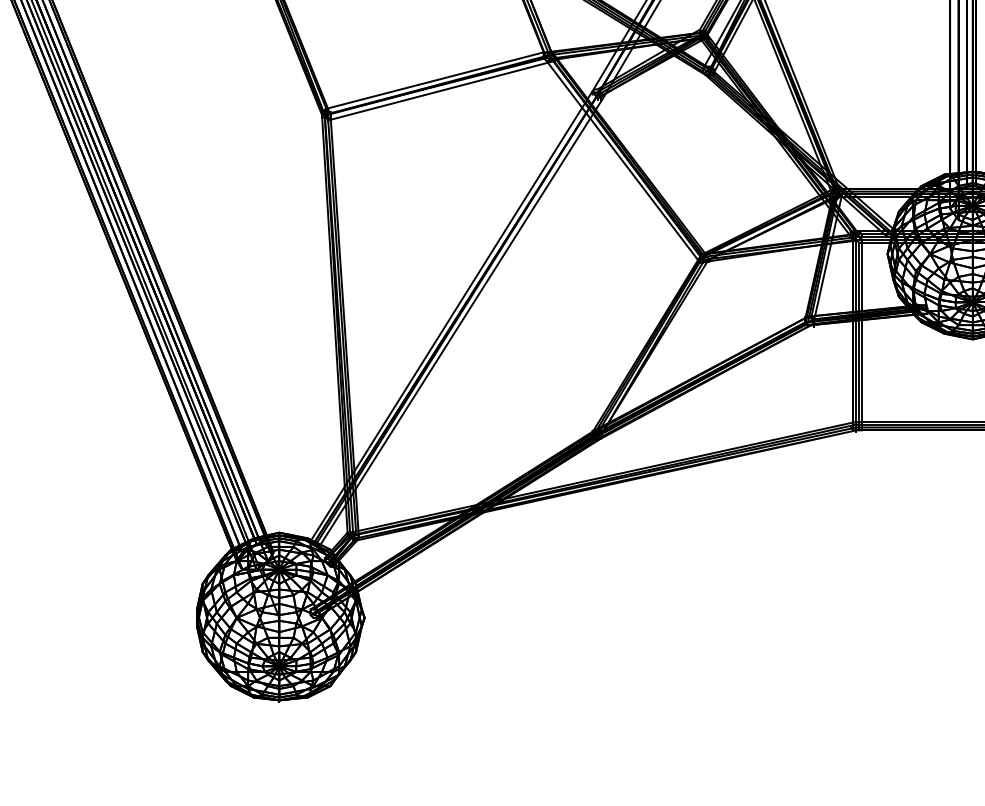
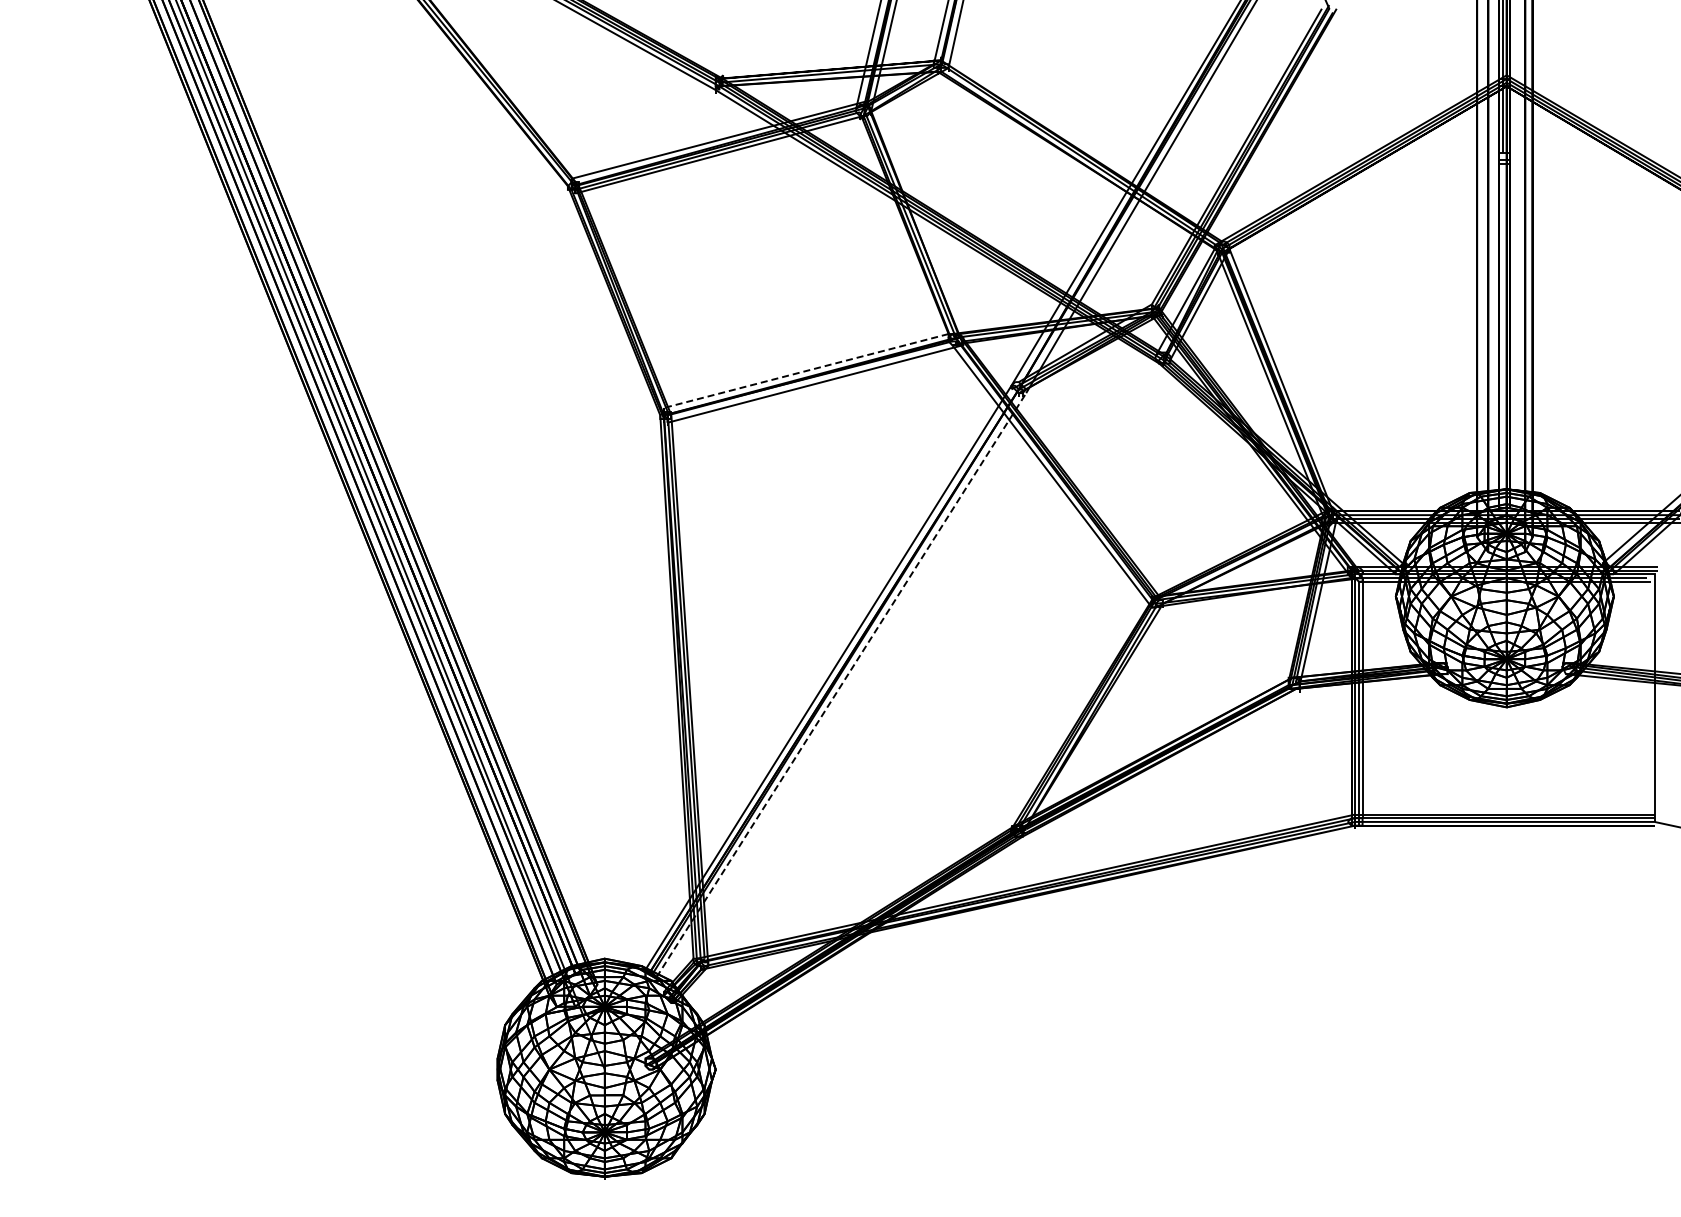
line: (433, 81) -> (805, 371), solid -> dashed
line: (461, 322) -> (841, 685), solid -> dashed

